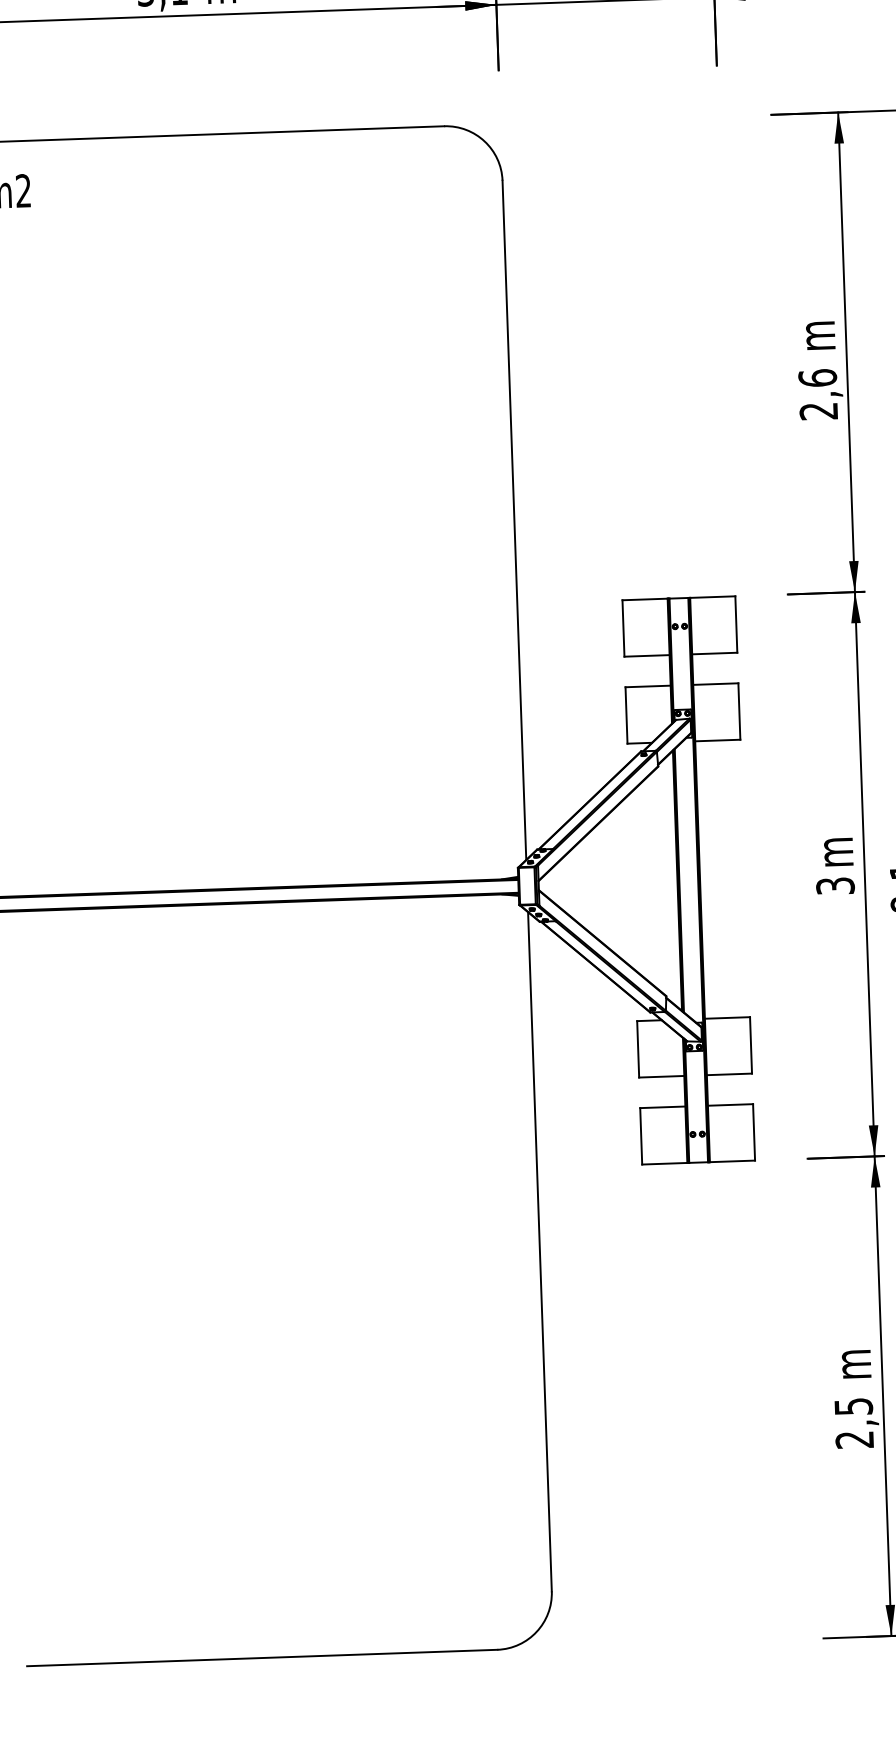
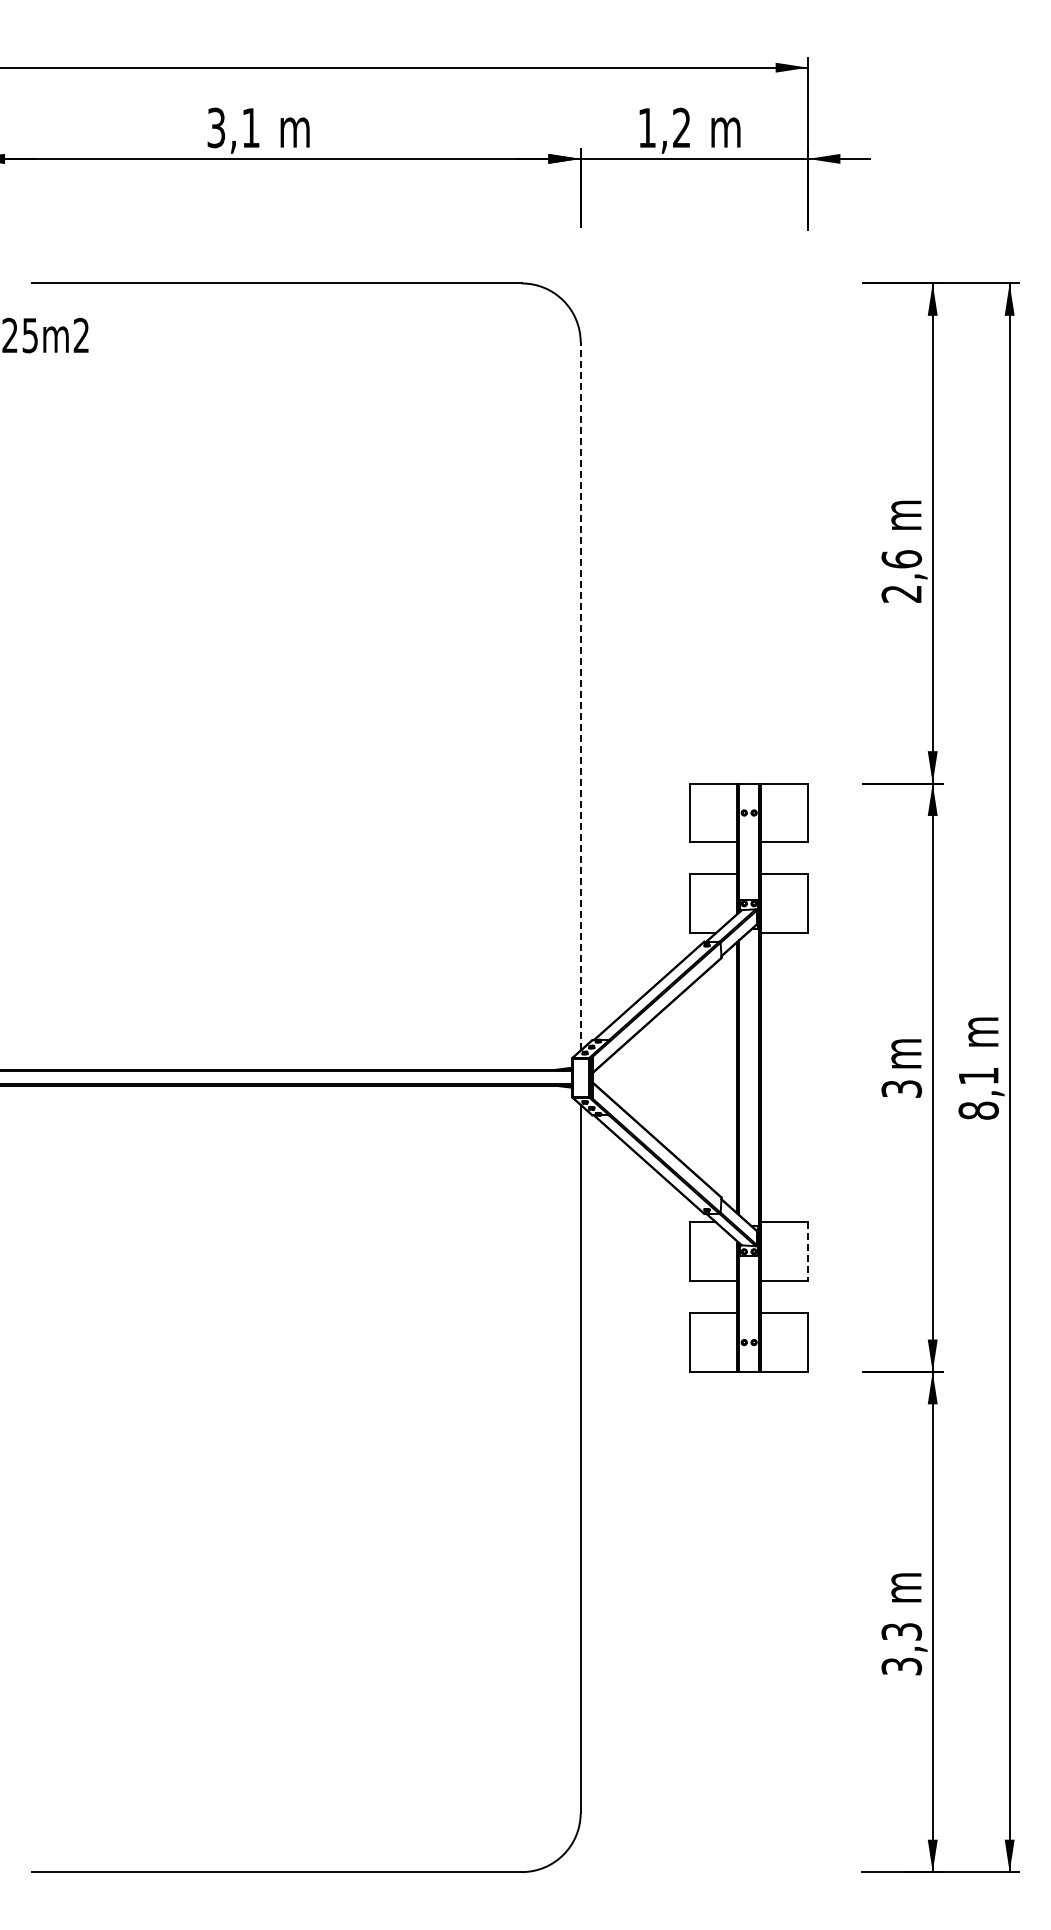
line: (514, 519) -> (580, 695), solid -> dashed
line: (751, 1046) -> (808, 1252), solid -> dashed
text: (853, 1423) -> (901, 1649), 2,5 -> 3,3

